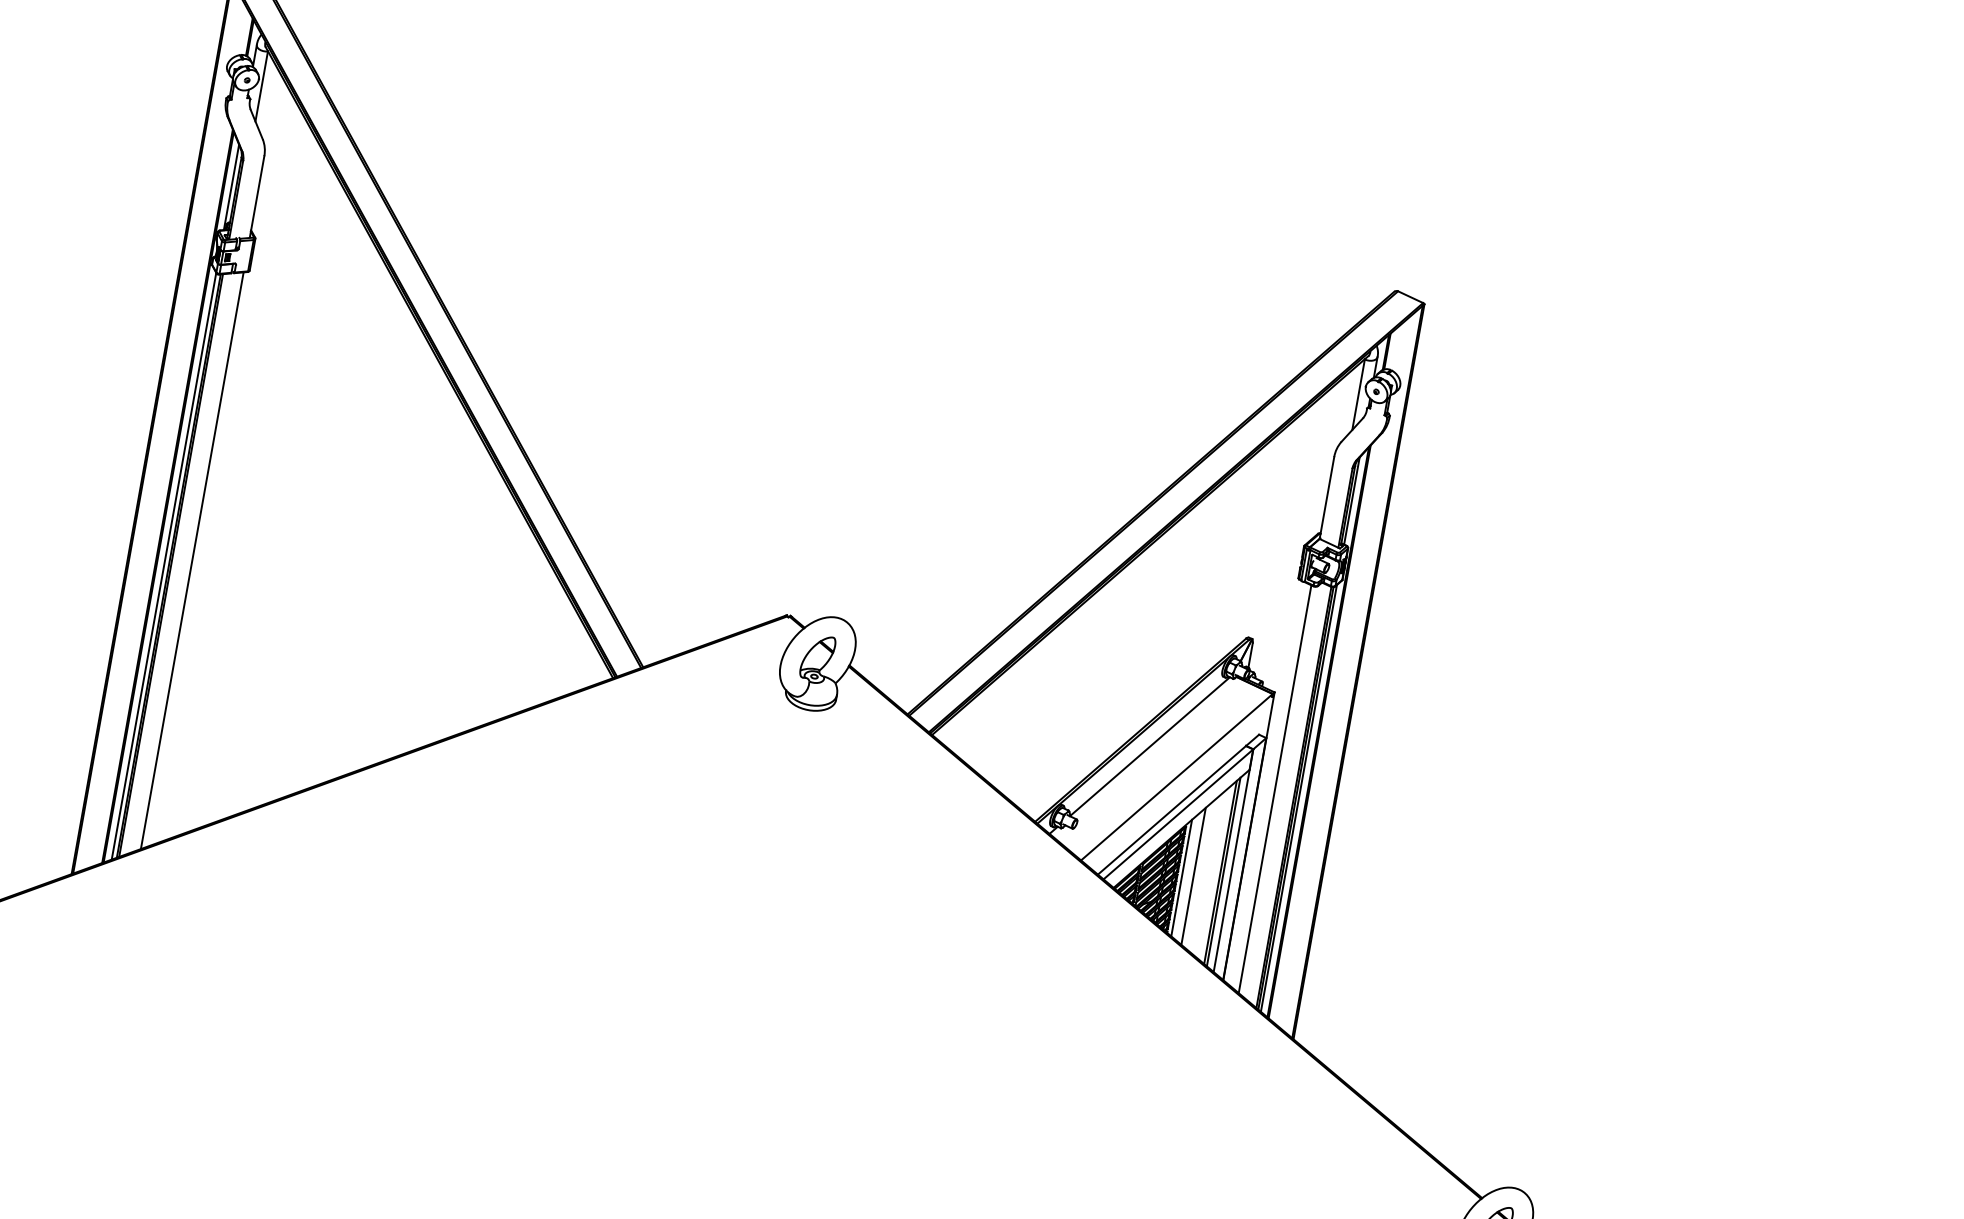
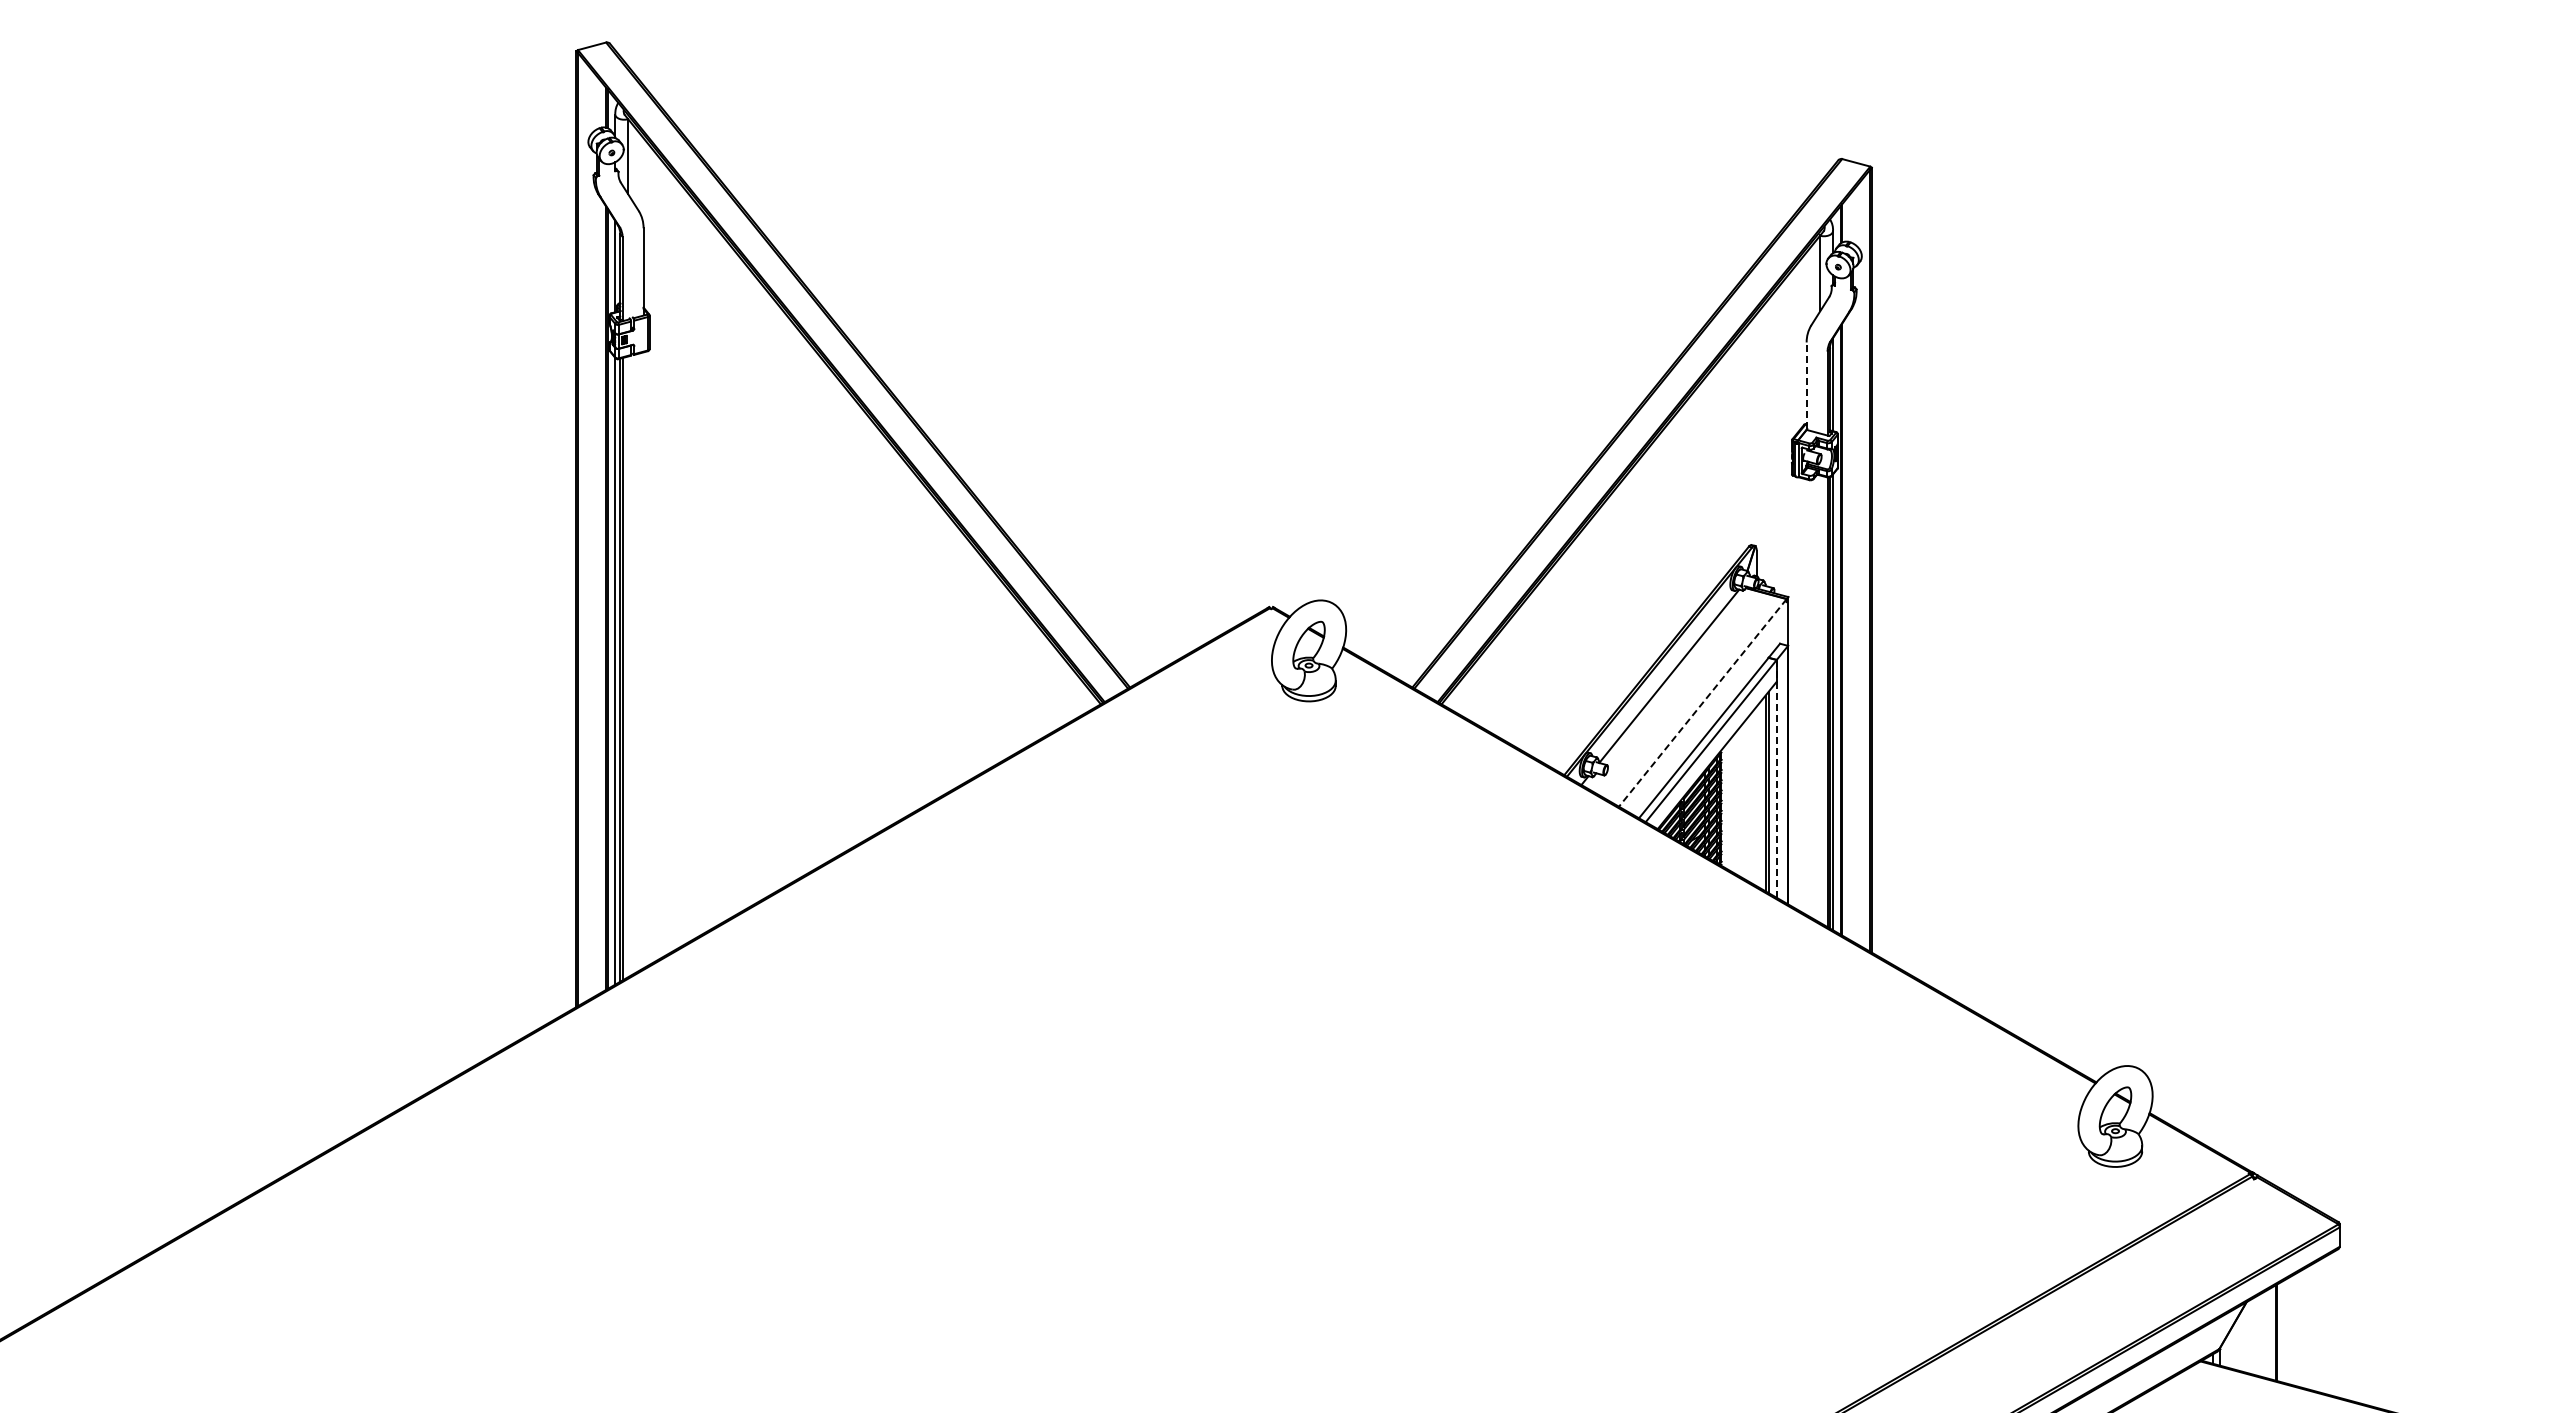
line: (1326, 497) -> (1806, 385), solid -> dashed
line: (192, 560) -> (643, 660), removed
line: (1176, 777) -> (1702, 703), solid -> dashed
line: (1274, 789) -> (1806, 697), removed
line: (1233, 860) -> (1776, 778), solid -> dashed
line: (1193, 876) -> (1738, 802), removed
line: (1181, 878) -> (1726, 806), removed

